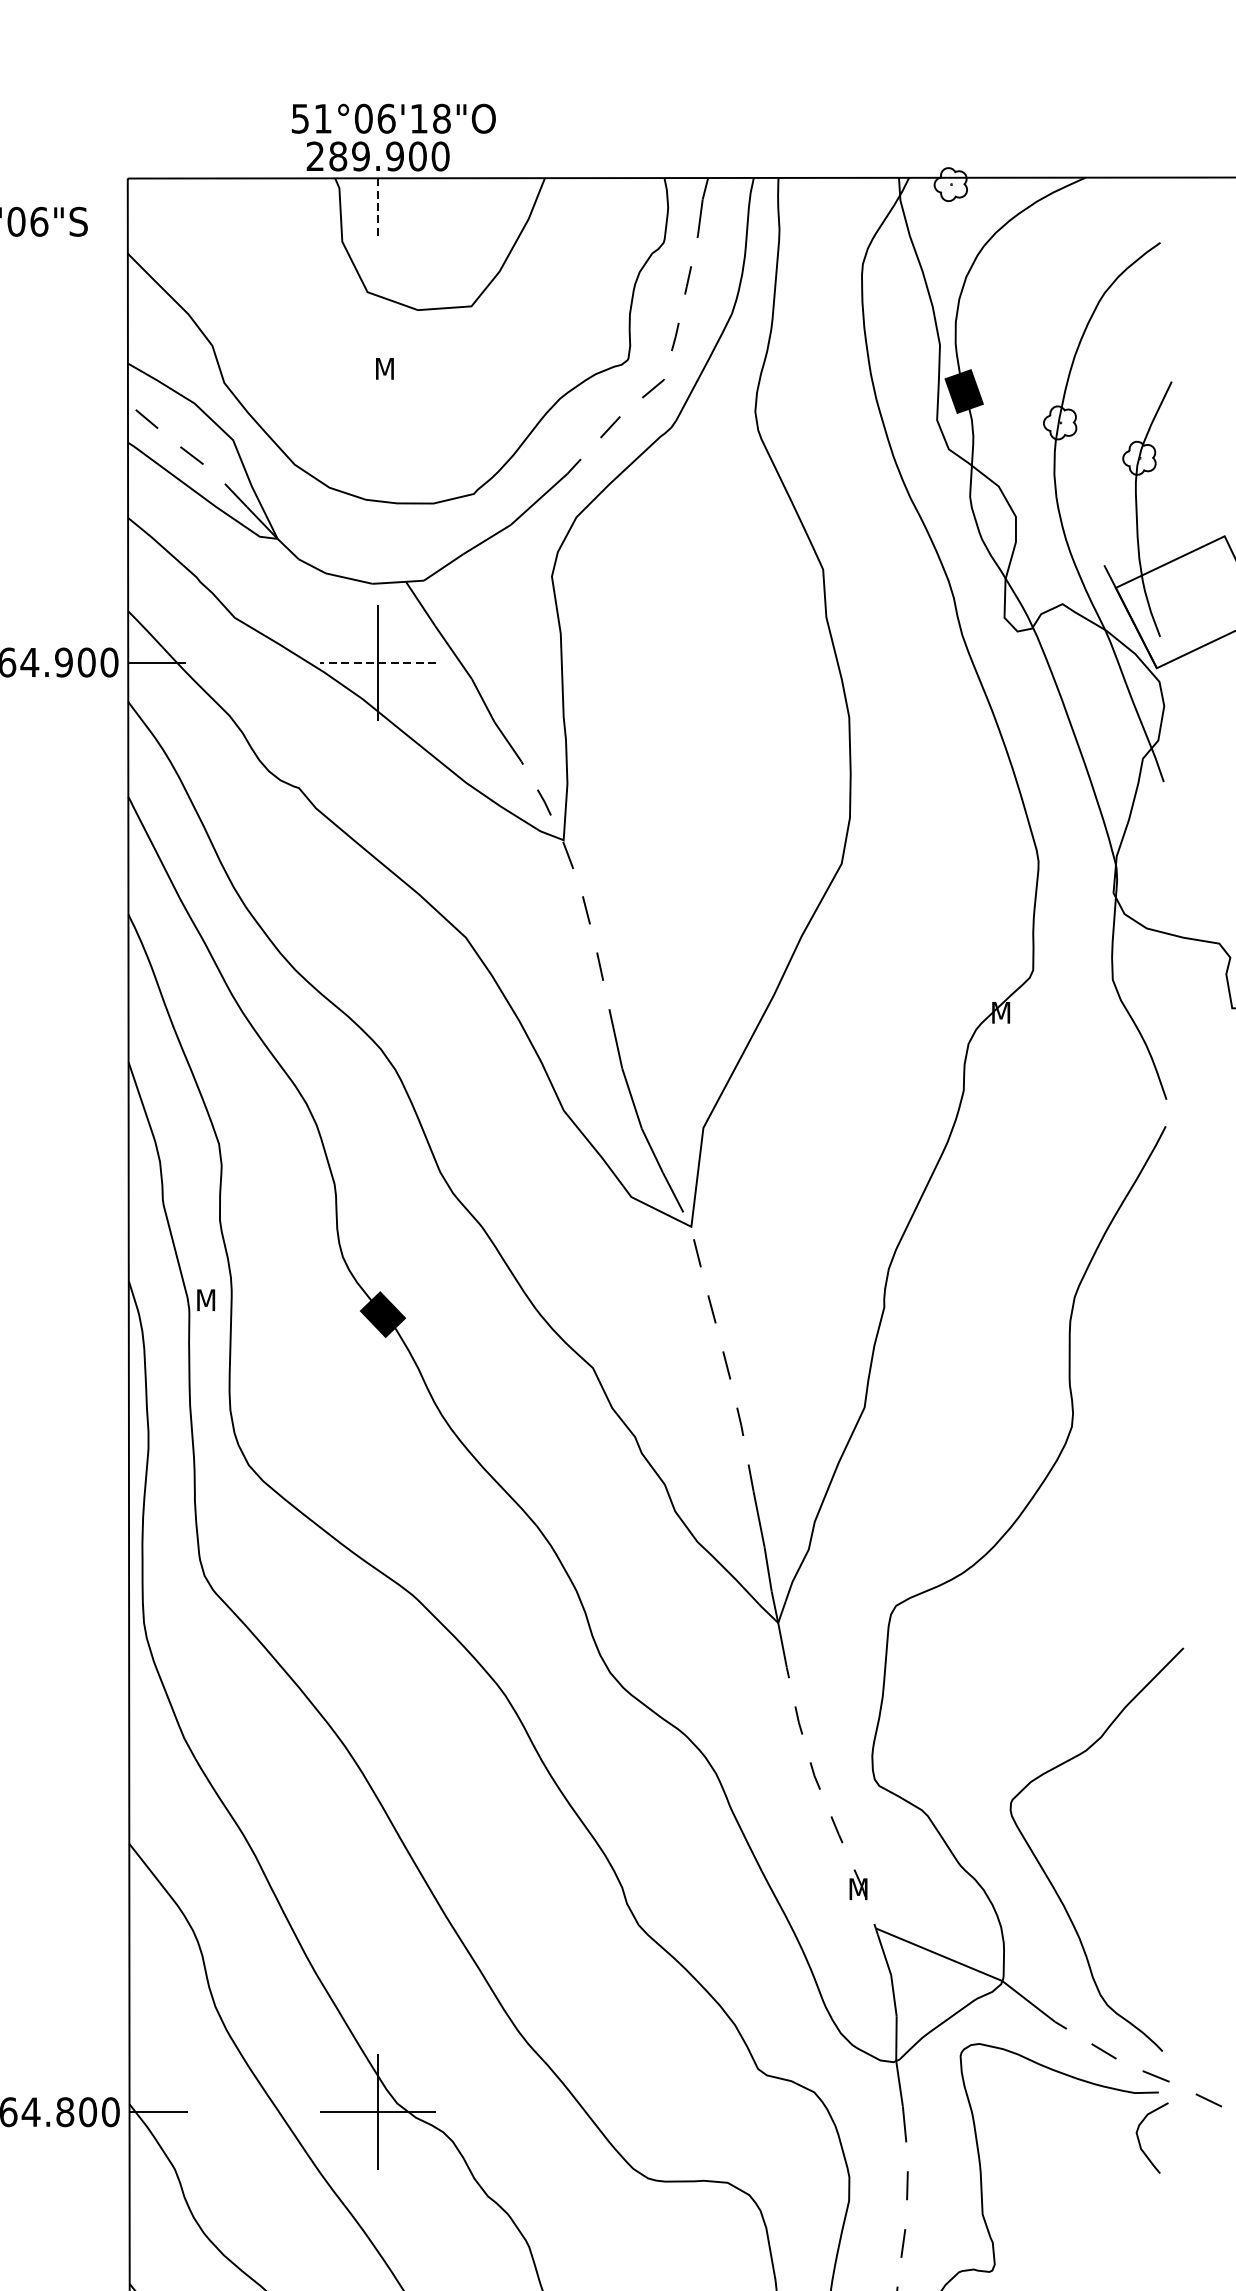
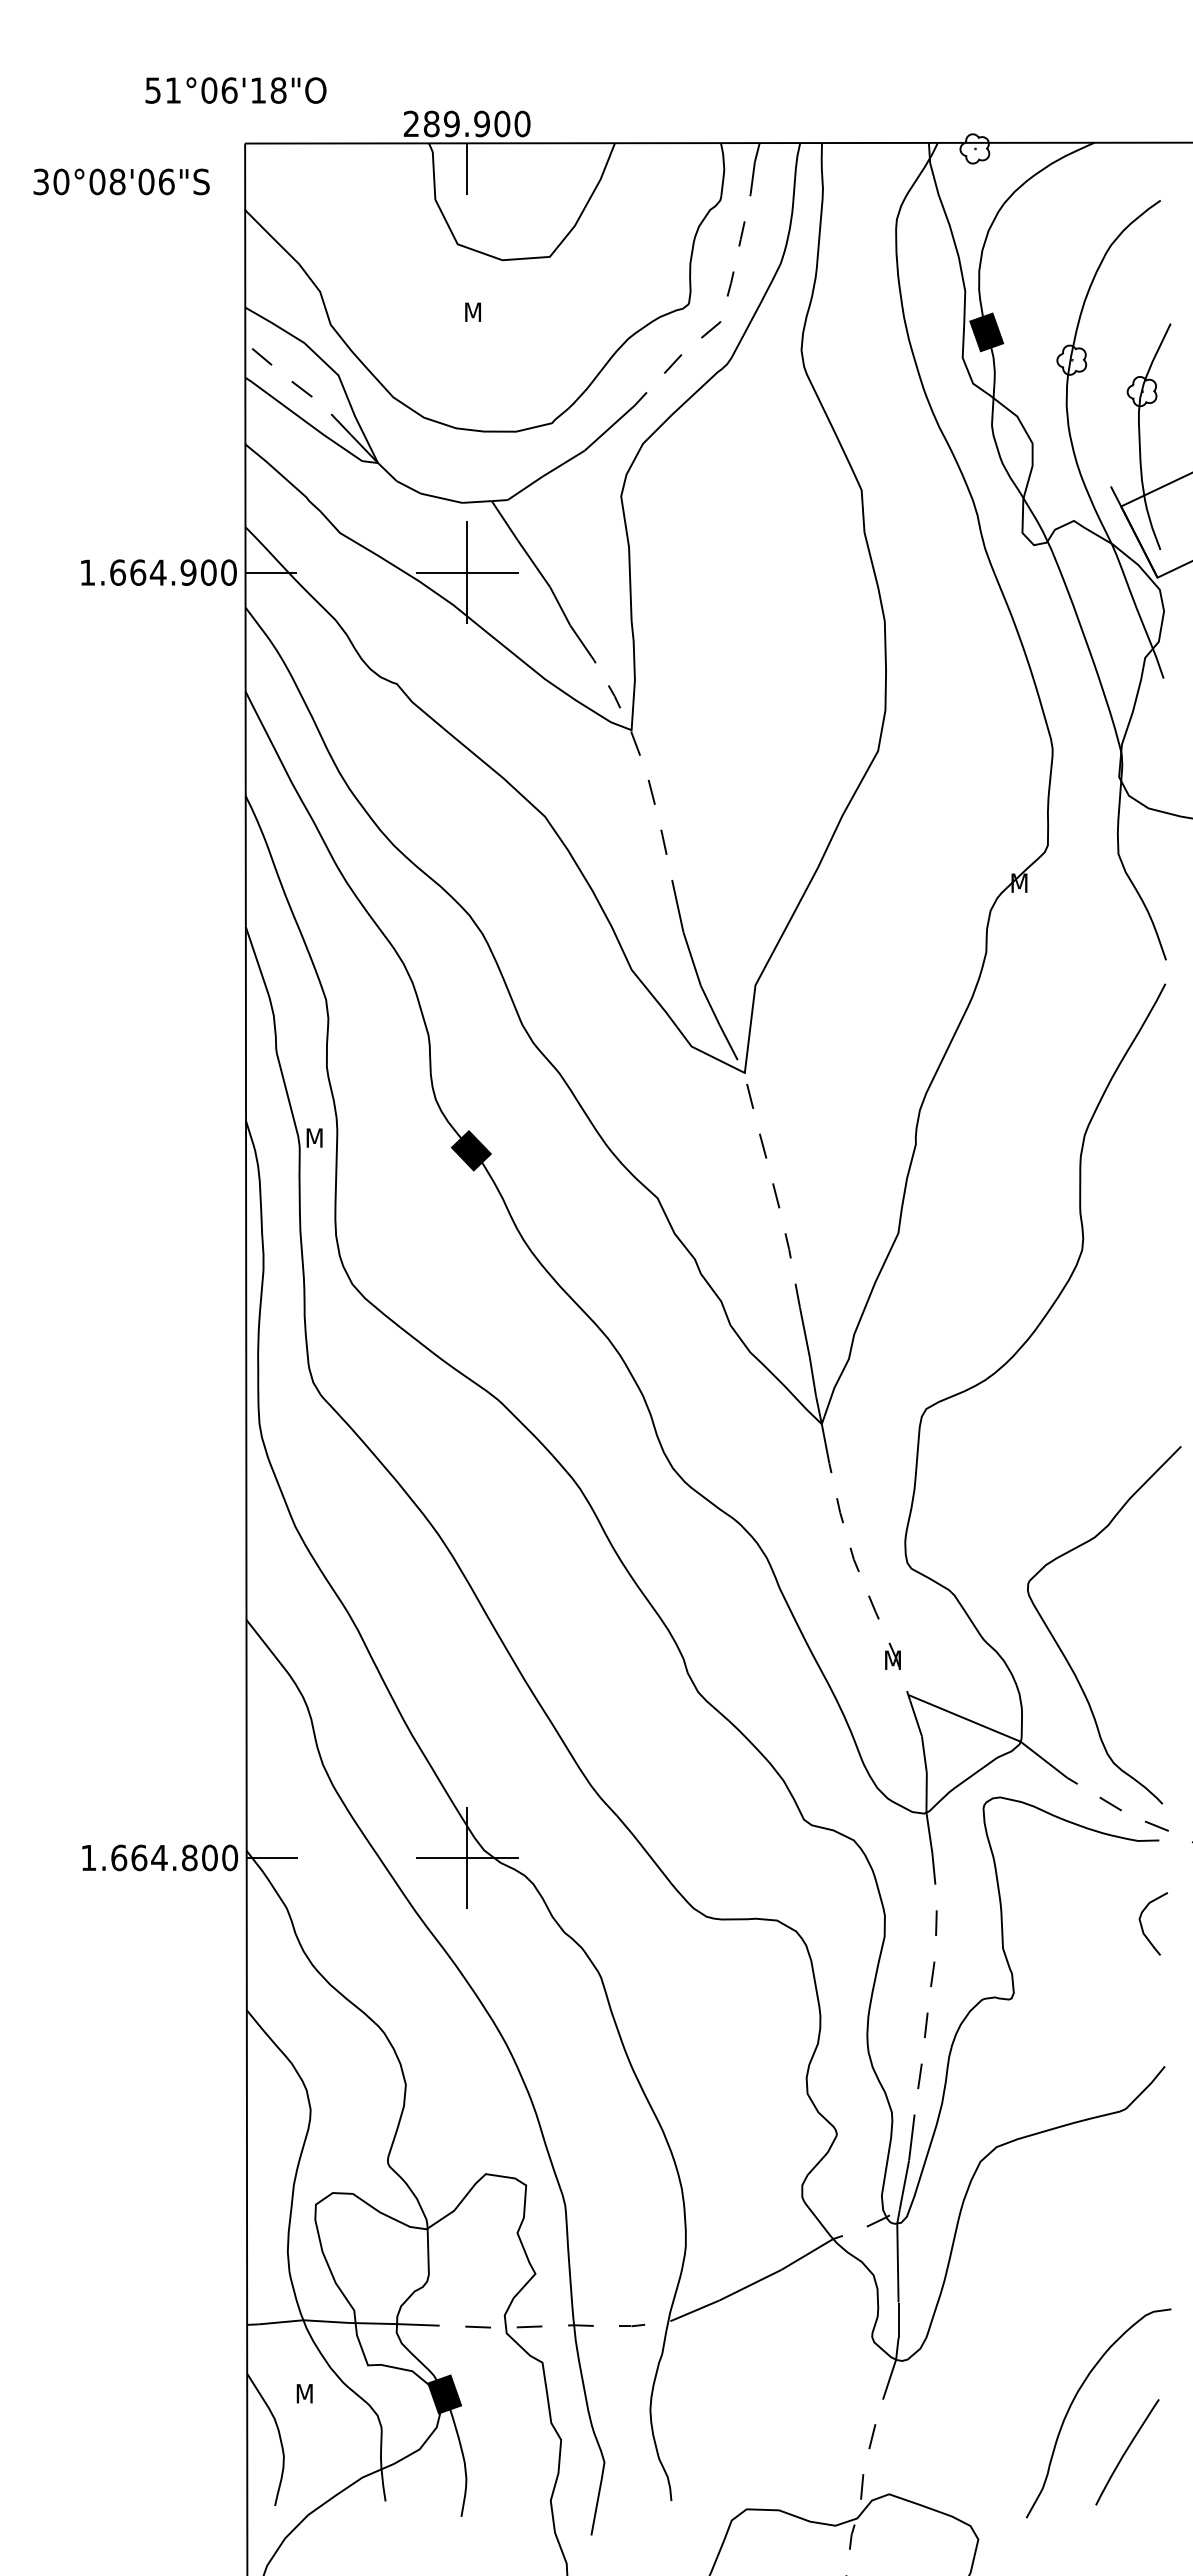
text: (393, 118) -> (235, 90), moved
line: (378, 206) -> (467, 168), dashed -> solid
line: (377, 662) -> (466, 572), dashed -> solid
curve: (1139, 2139) -> (1142, 1925), moved

